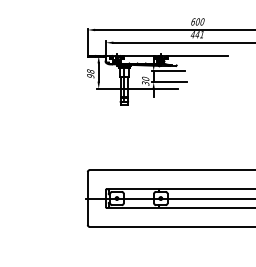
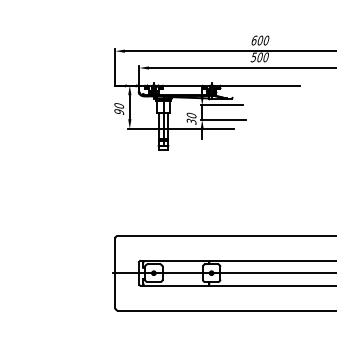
text: (197, 34) -> (259, 57), 441 -> 500
text: (90, 71) -> (118, 105), 98 -> 90

